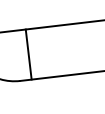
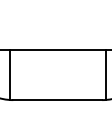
line: (28, 54) -> (9, 74), moved

